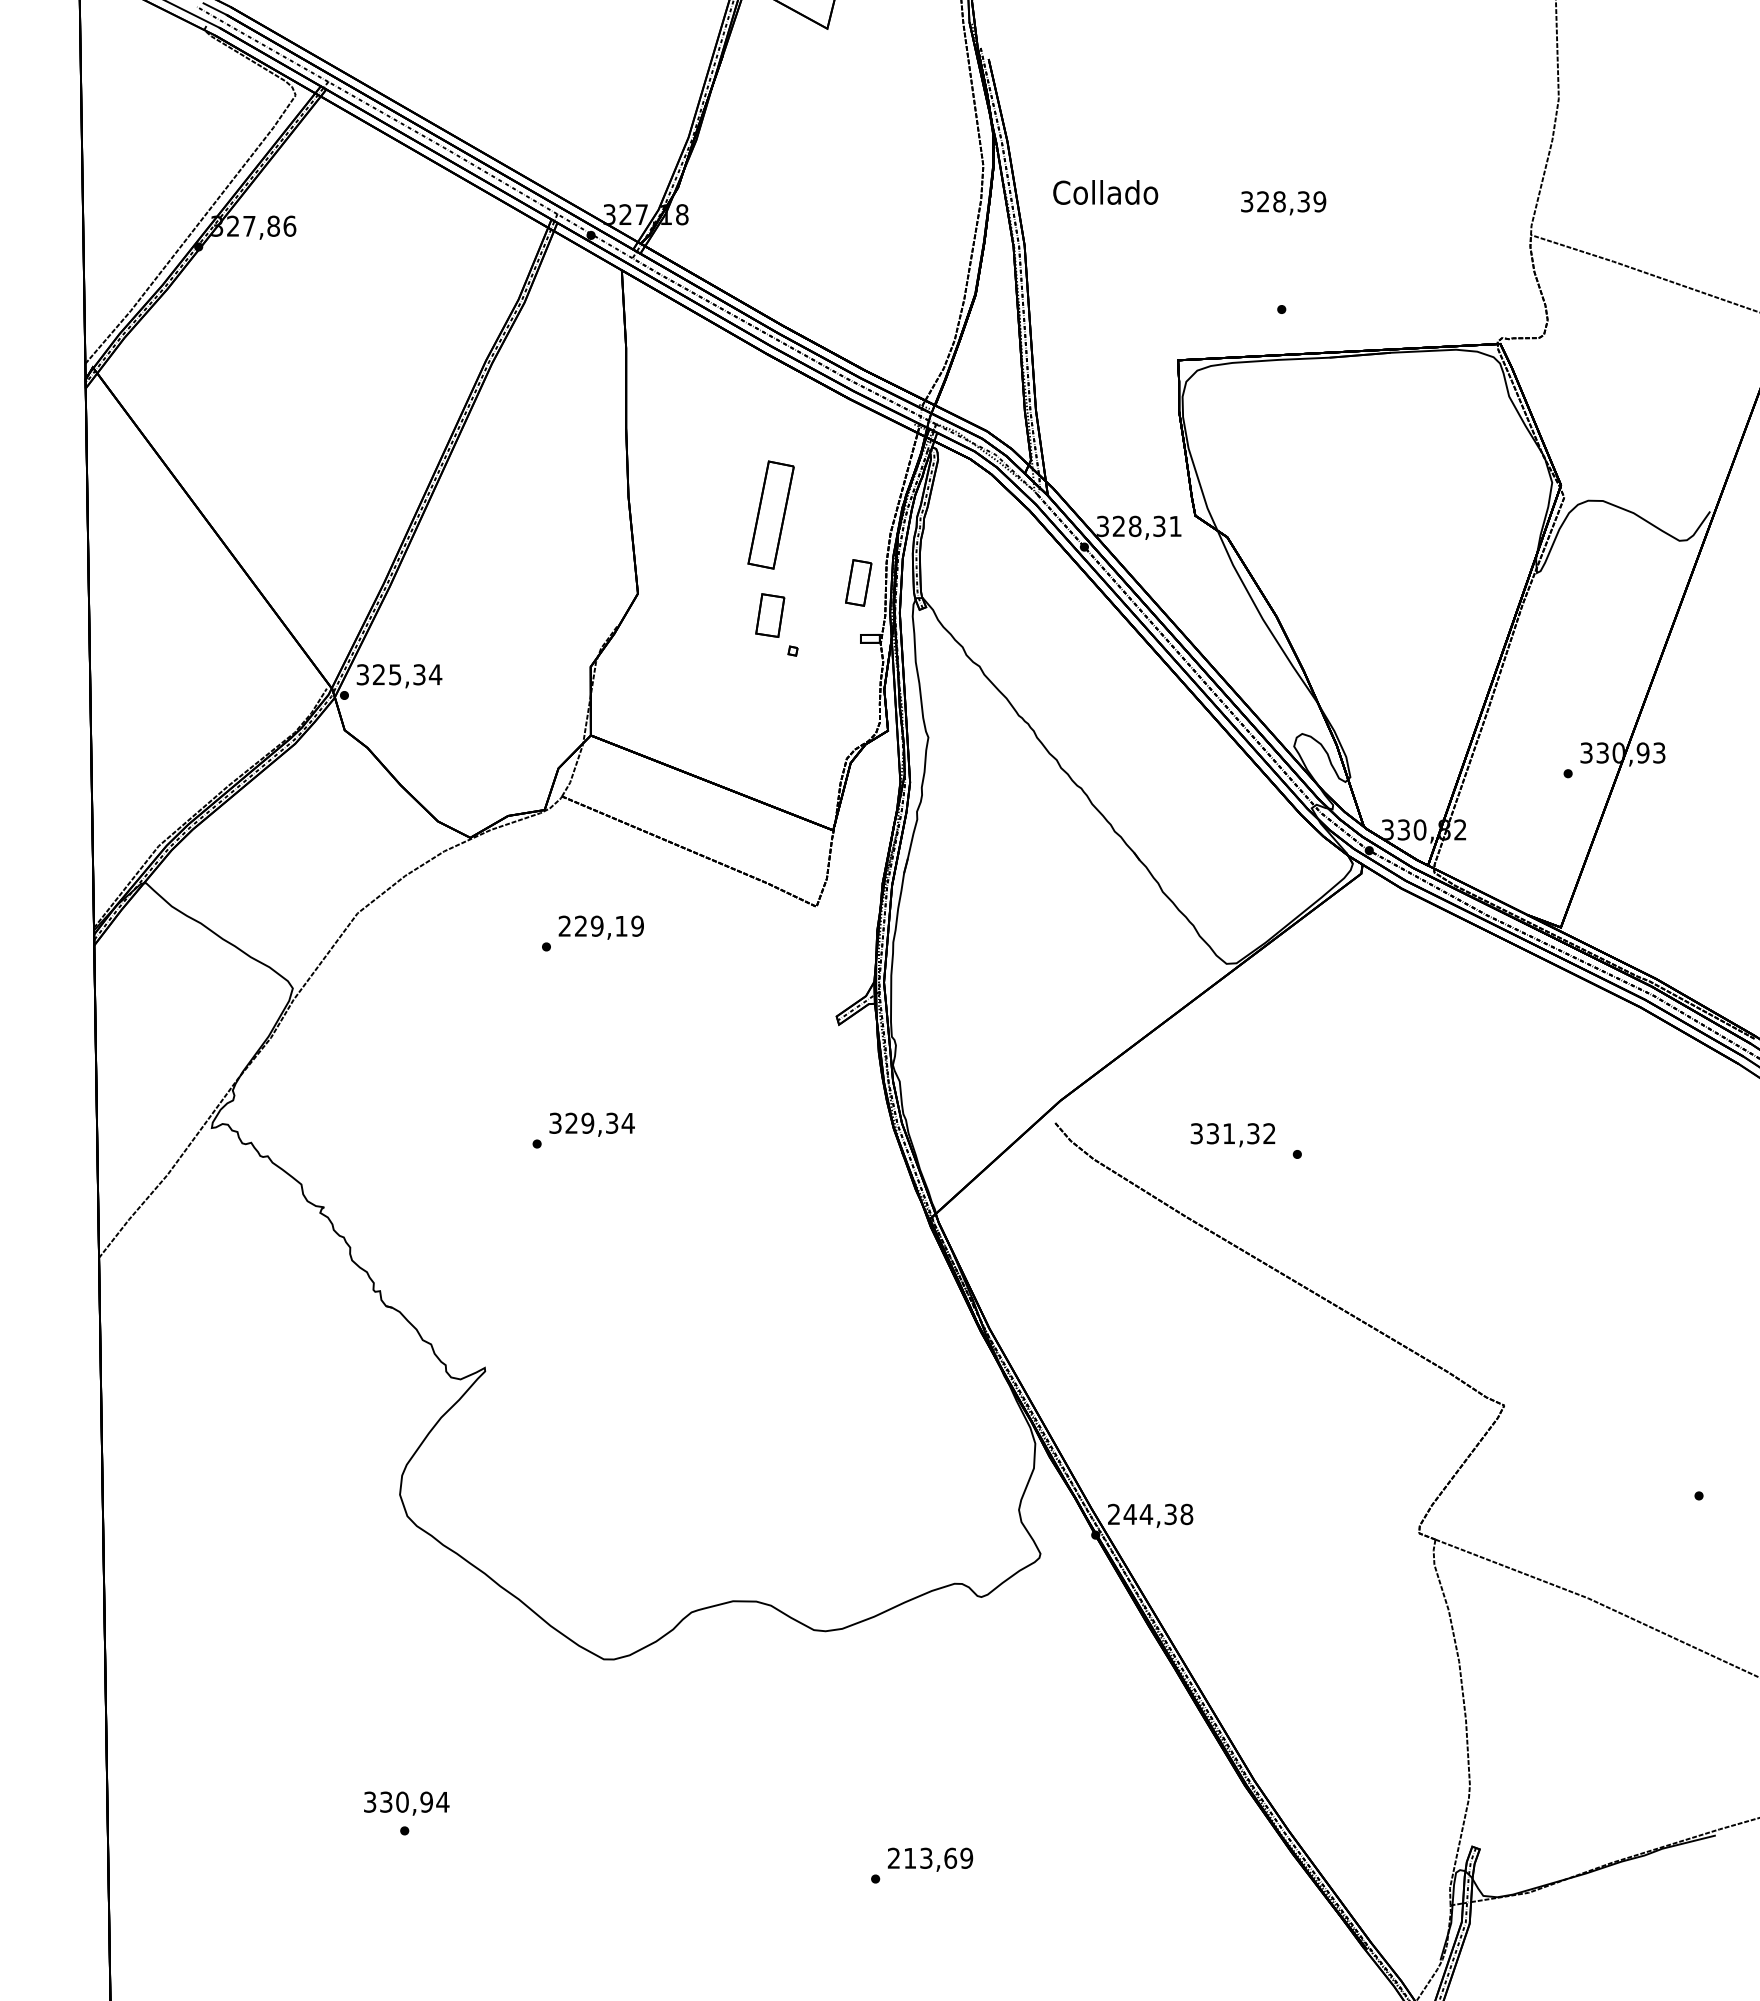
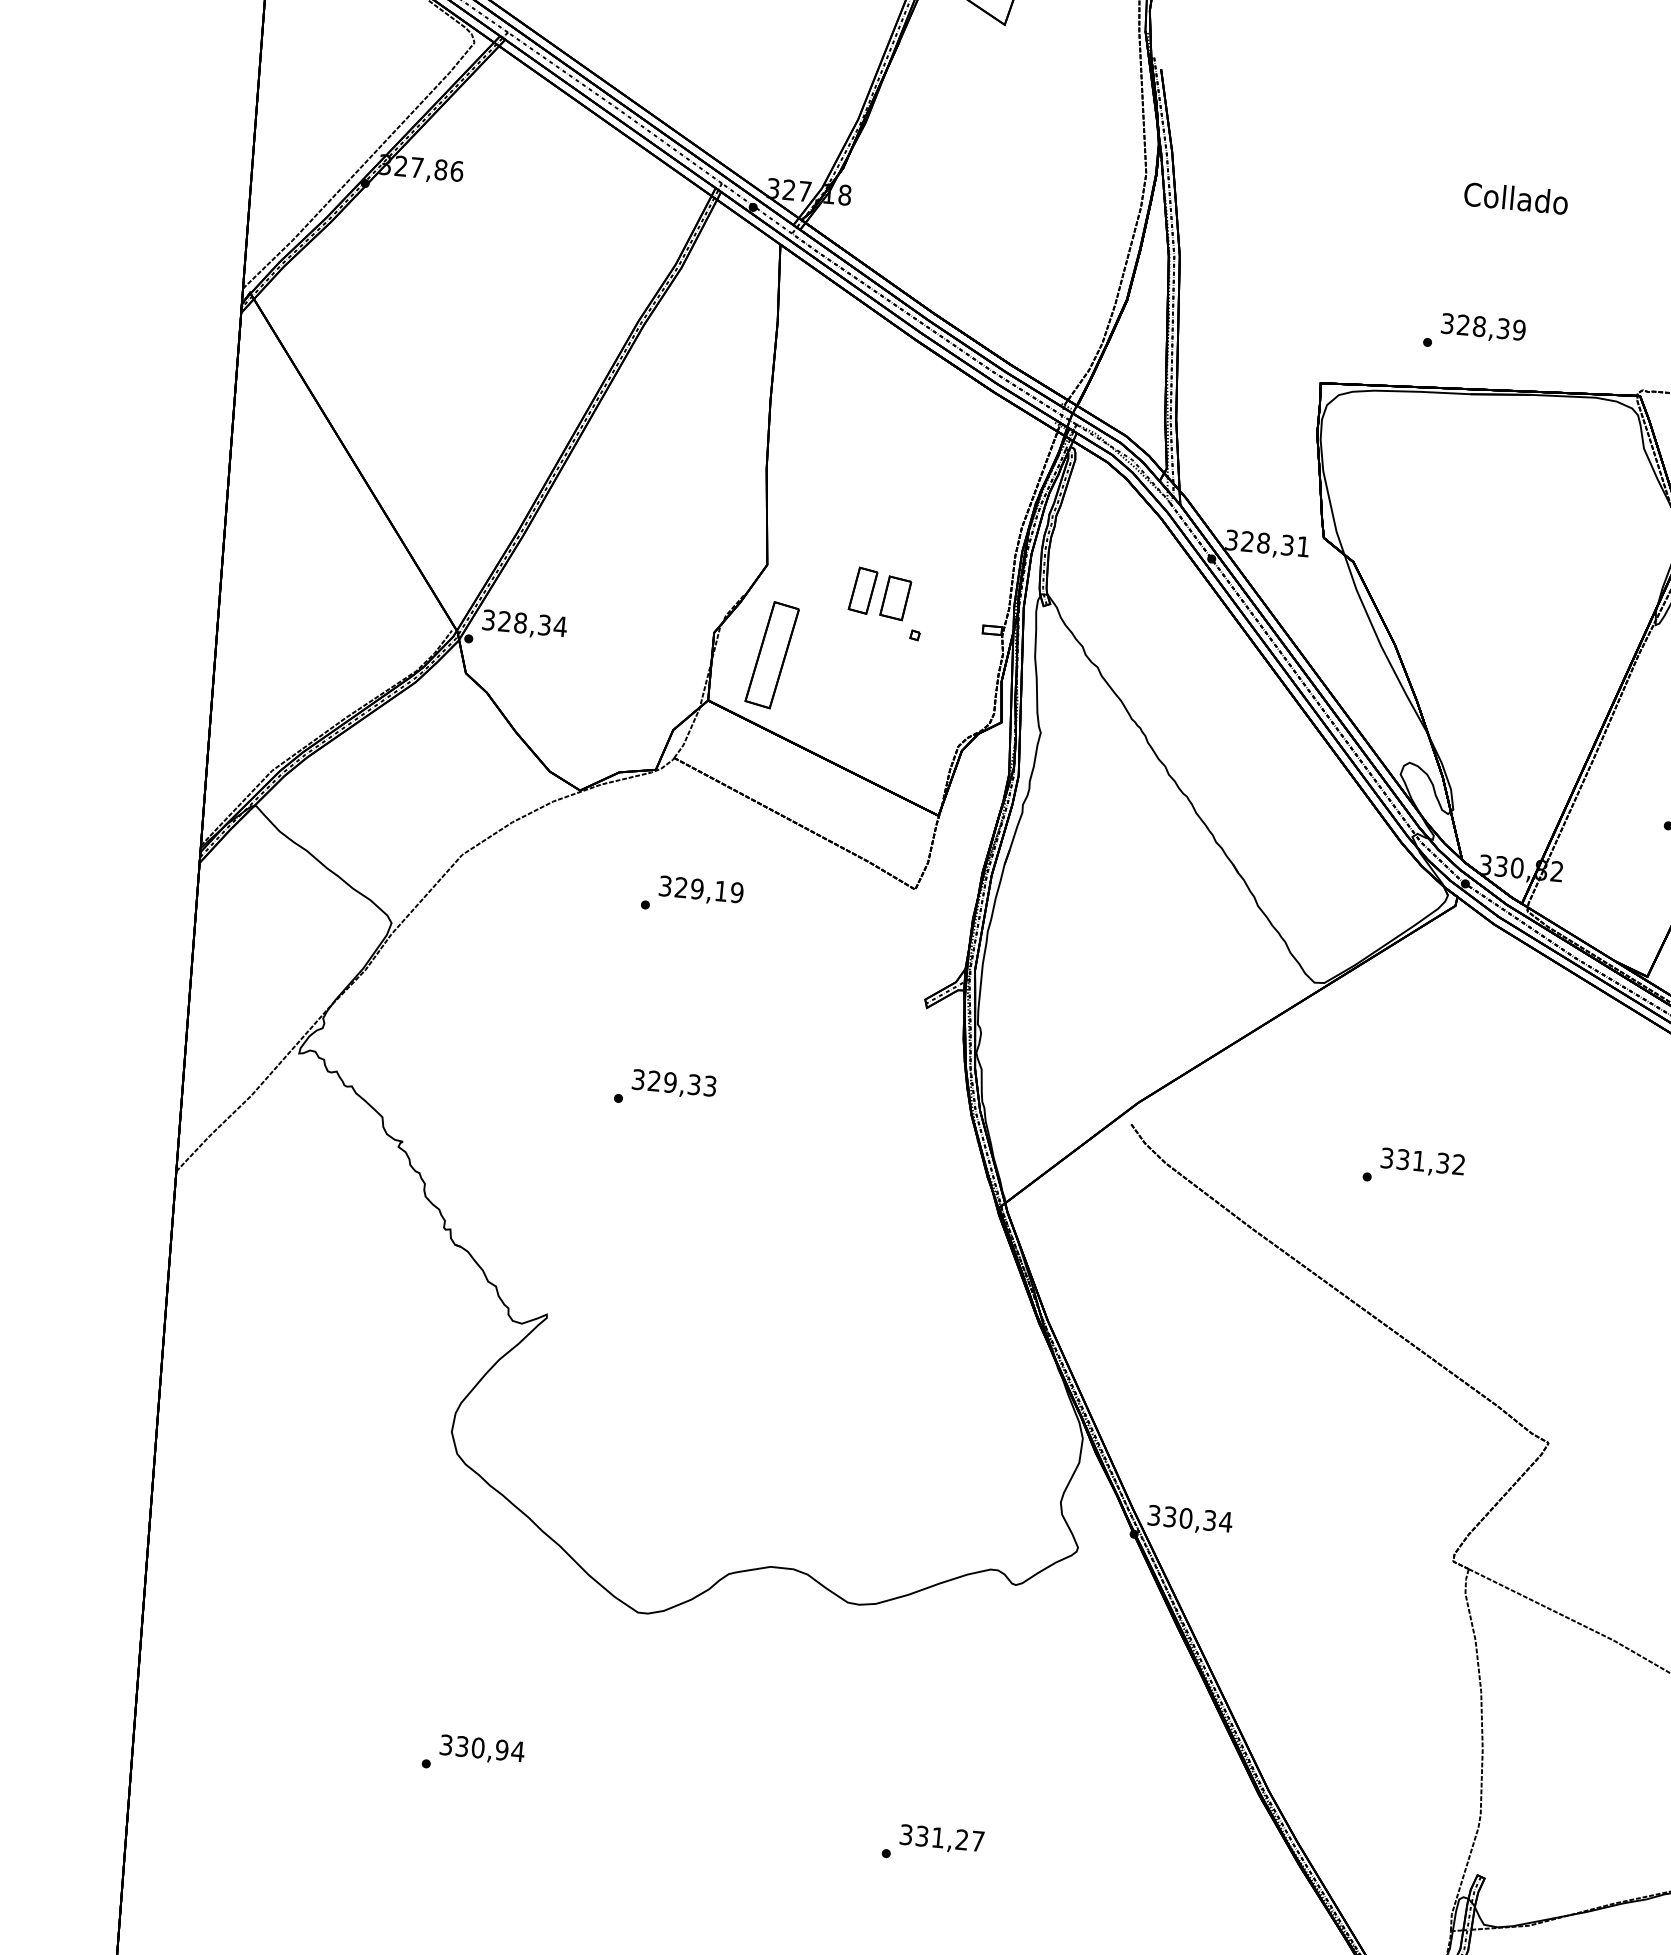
text: (1105, 192) -> (1516, 198), moved
text: (1283, 203) -> (1483, 328), moved
part: (770, 514) -> (771, 654), moved
part: (858, 582) -> (862, 590), moved
text: (395, 674) -> (520, 622), 325,34 -> 328,34
text: (564, 926) -> (665, 886), 229,19 -> 329,19
text: (627, 1122) -> (709, 1085), 329,34 -> 329,33
text: (1232, 1135) -> (1422, 1163), moved
text: (1150, 1514) -> (1190, 1518), 244,38 -> 330,34
text: (406, 1803) -> (482, 1749), moved
text: (930, 1857) -> (942, 1837), 213,69 -> 331,27

